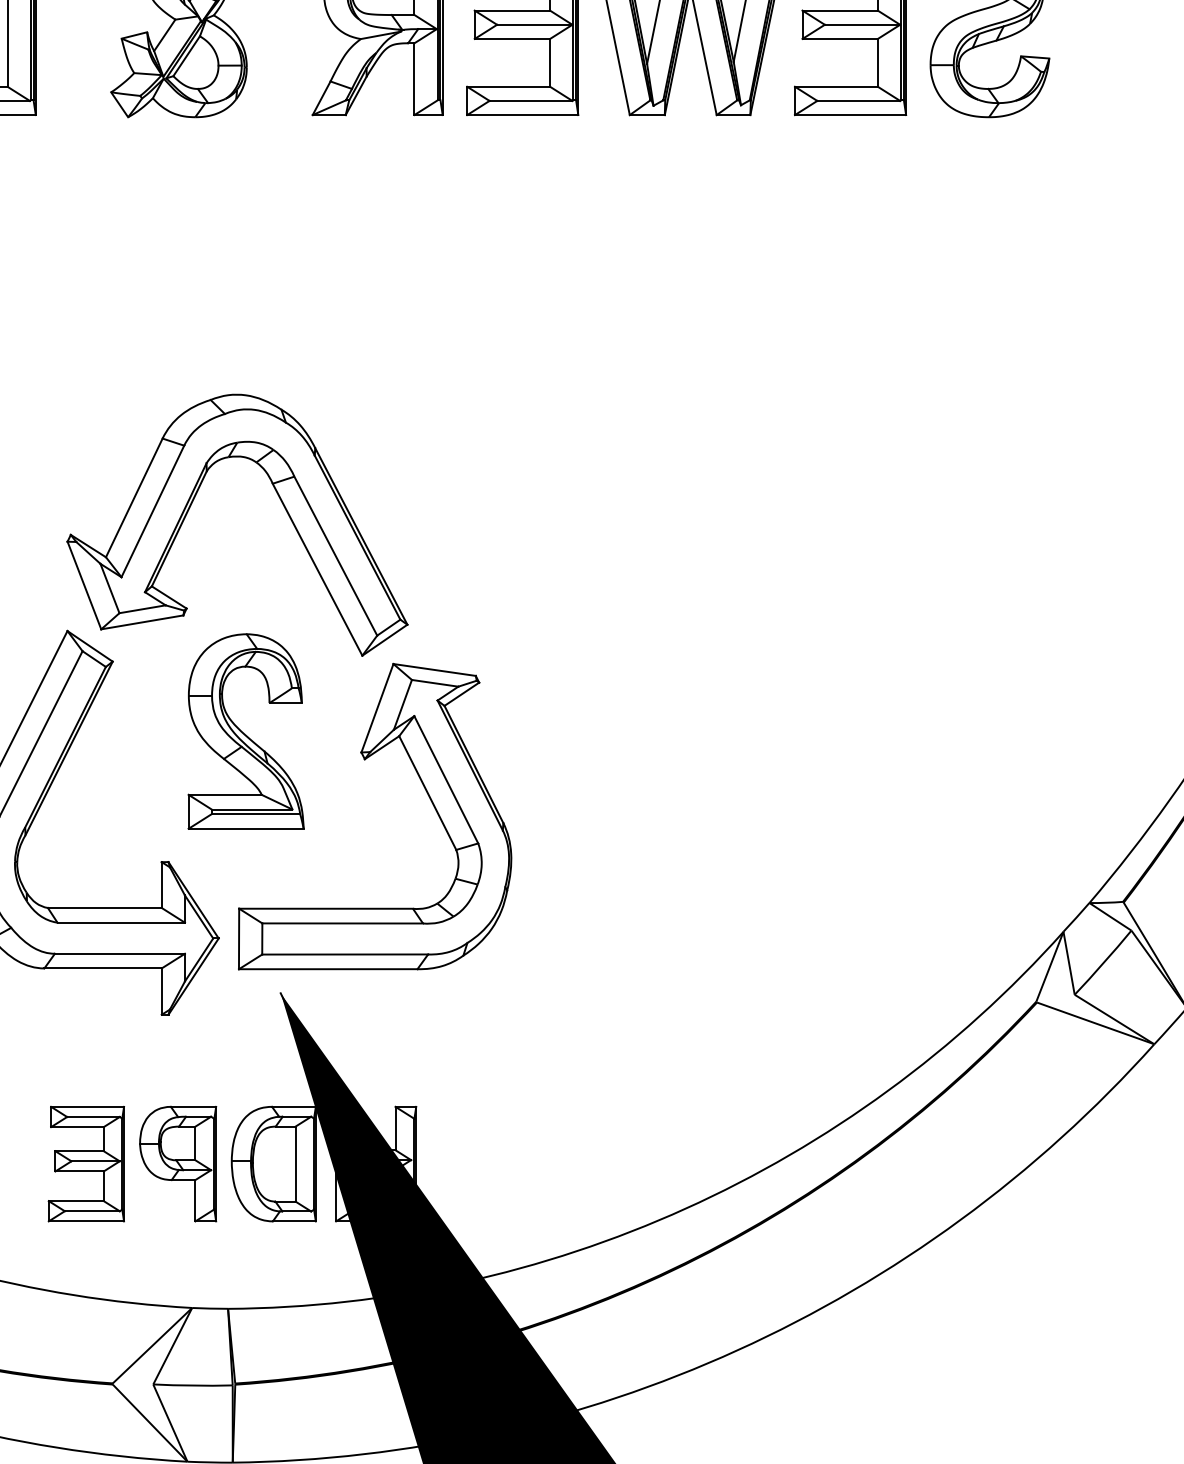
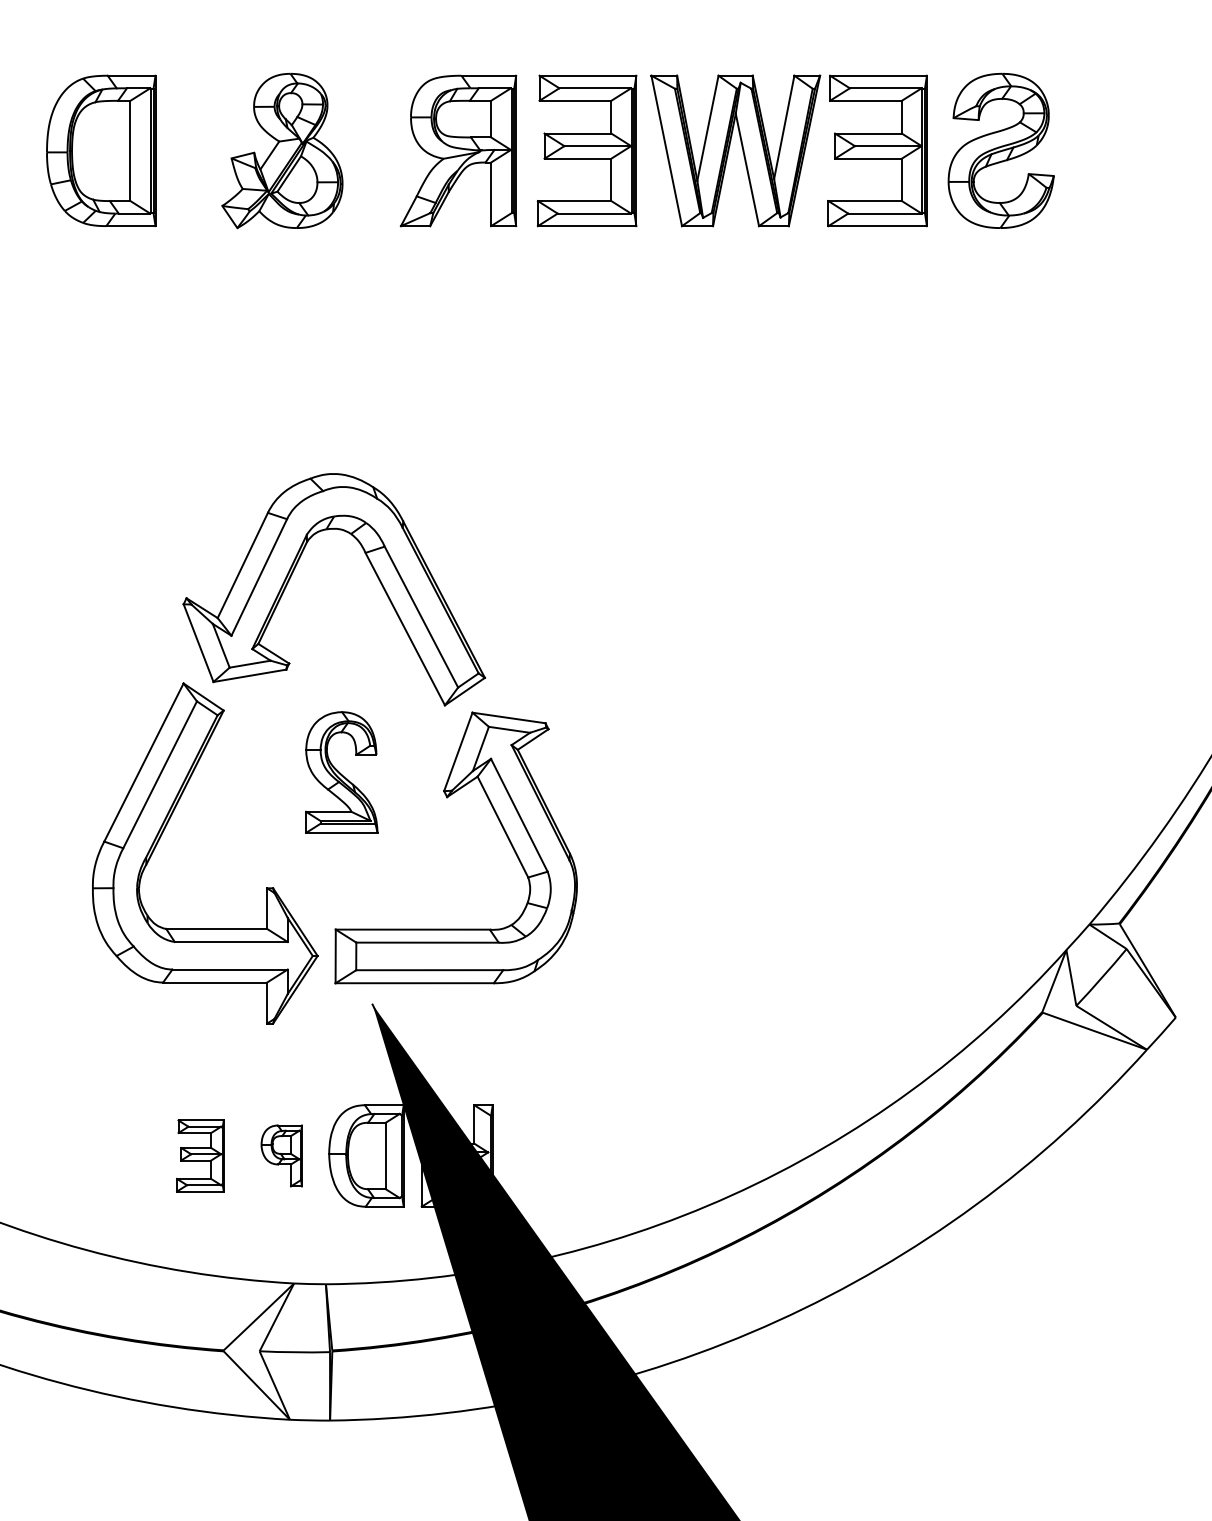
part: (245, 731) -> (341, 772), size x0.7
part: (86, 1163) -> (200, 1155), size x0.7
part: (177, 1163) -> (281, 1155), size x0.6

